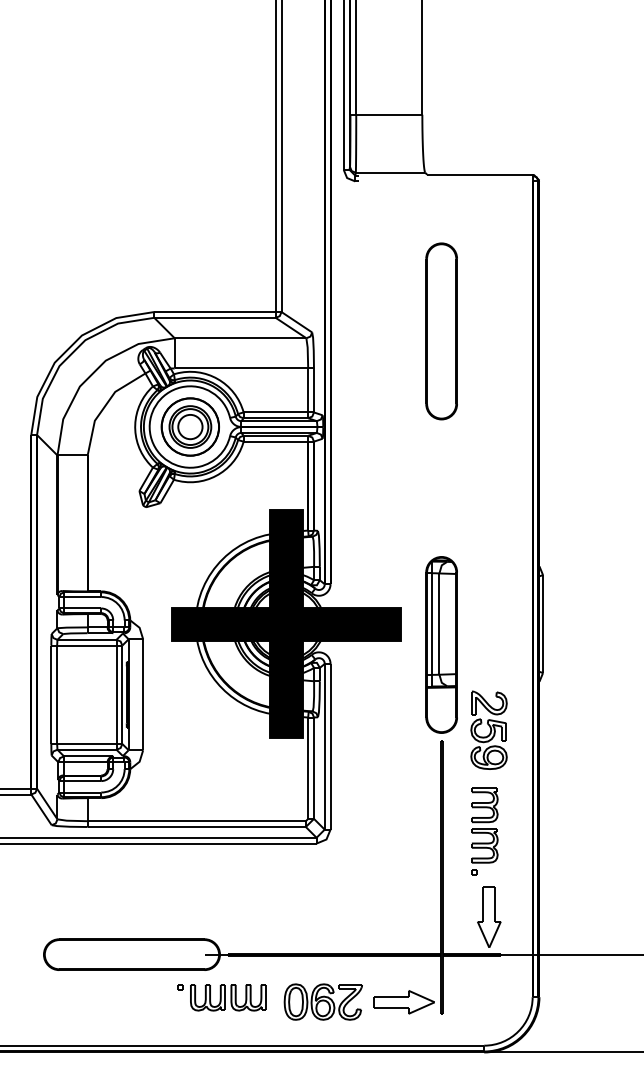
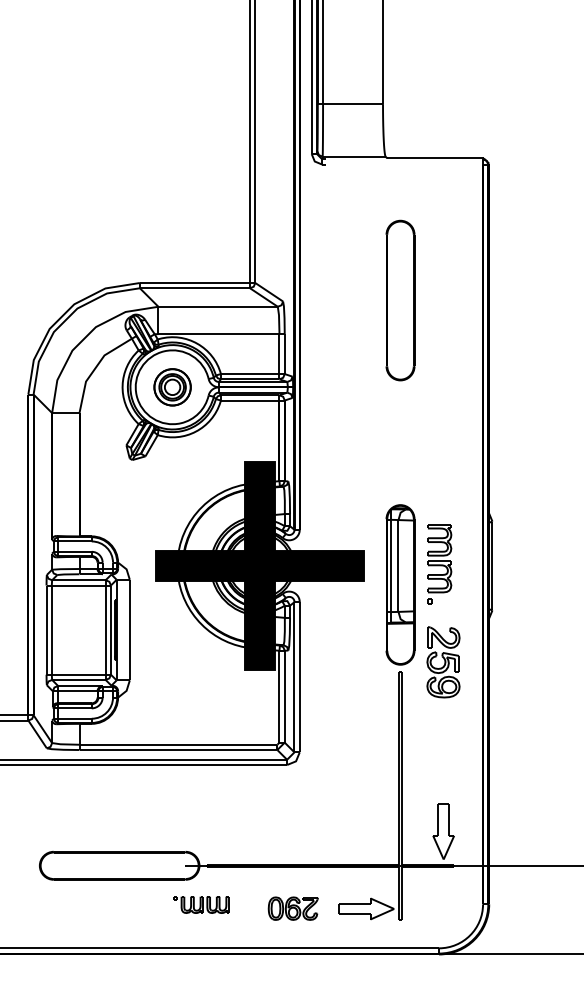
part: (190, 427) -> (172, 387), size x0.7
part: (484, 831) -> (439, 564), moved
part: (222, 997) -> (201, 904), size x0.7
part: (323, 1001) -> (293, 908), size x0.7

